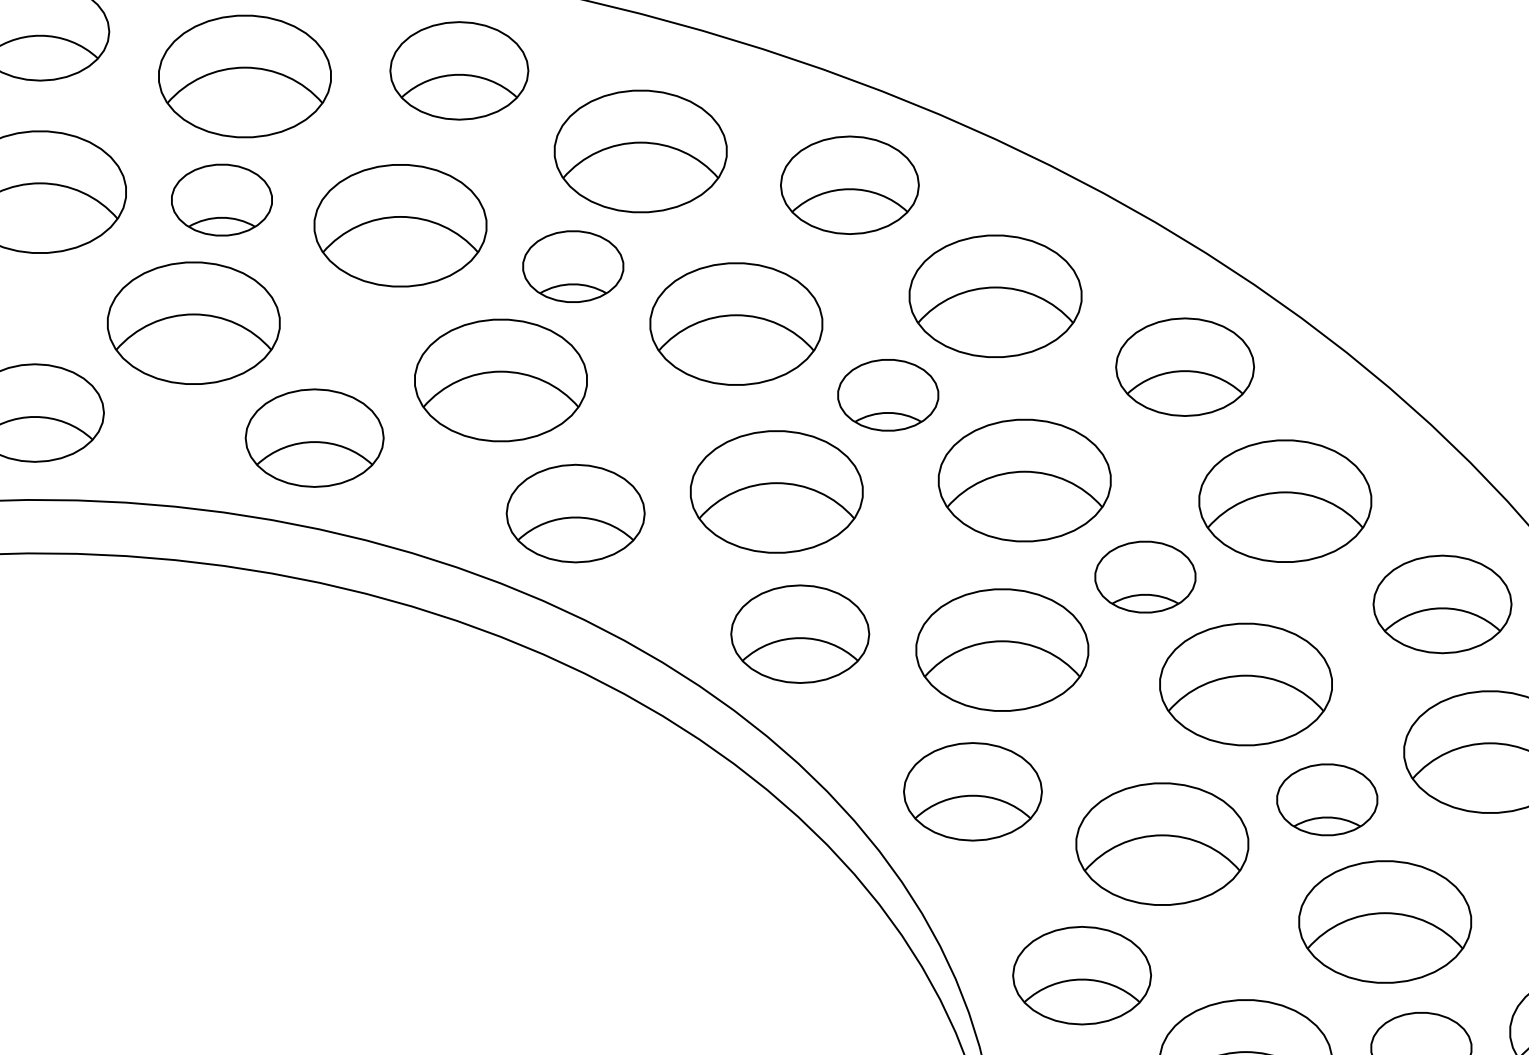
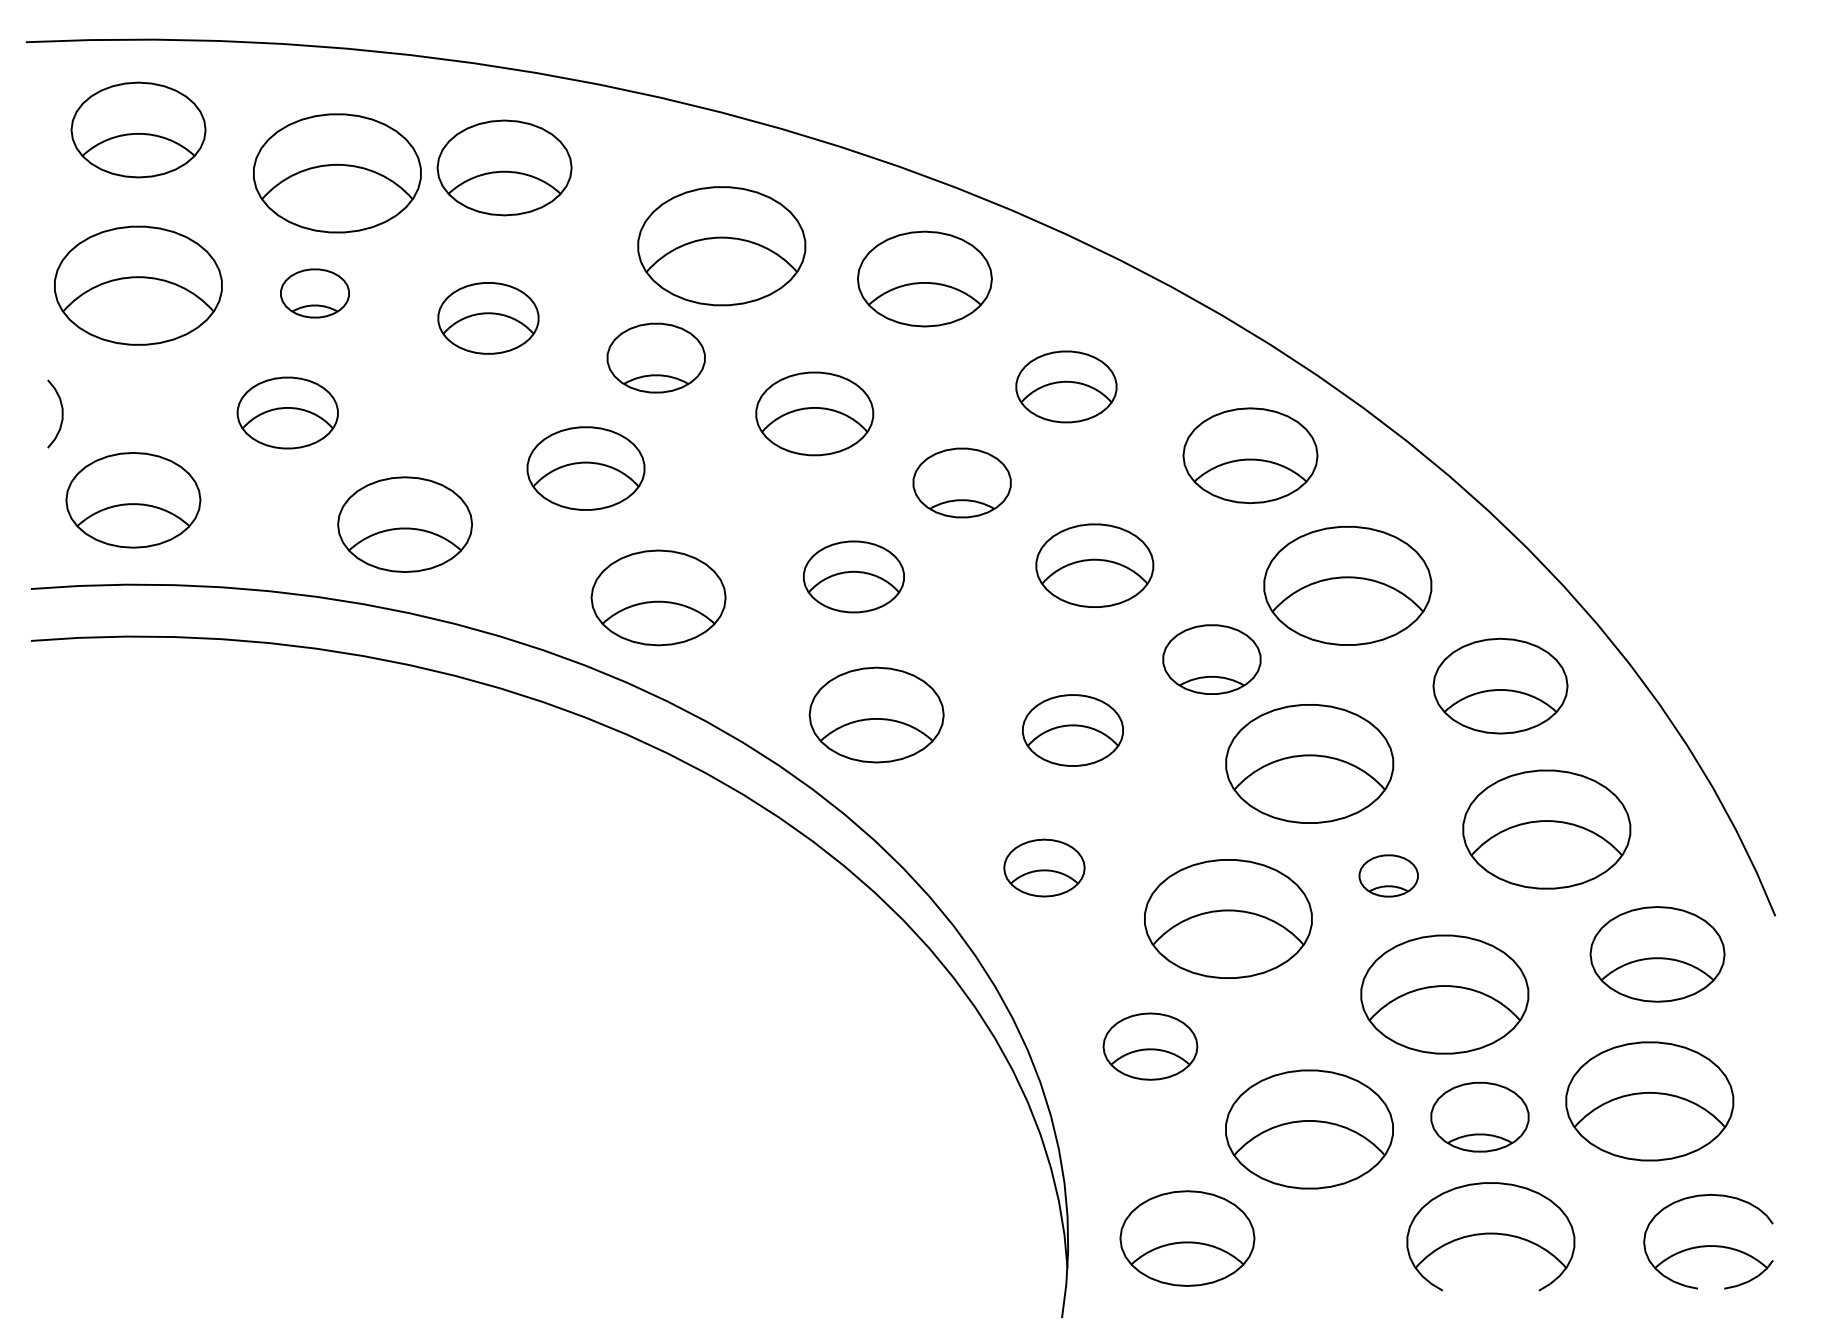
part: (459, 70) -> (504, 167), moved
part: (221, 200) -> (314, 293), size x0.7
part: (400, 225) -> (488, 318), size x0.6
part: (995, 295) -> (1066, 386), size x0.6
part: (193, 322) -> (287, 412), size x0.6
part: (736, 323) -> (814, 413), size x0.7
part: (500, 380) -> (585, 468), size x0.7
part: (1024, 480) -> (1094, 565), size x0.7
part: (776, 491) -> (853, 576), size x0.6
part: (1001, 650) -> (1072, 730), size x0.6
part: (973, 791) -> (1044, 867), size x0.6
part: (1327, 799) -> (1388, 875), size x0.6
part: (1082, 975) -> (1150, 1046), size x0.7

